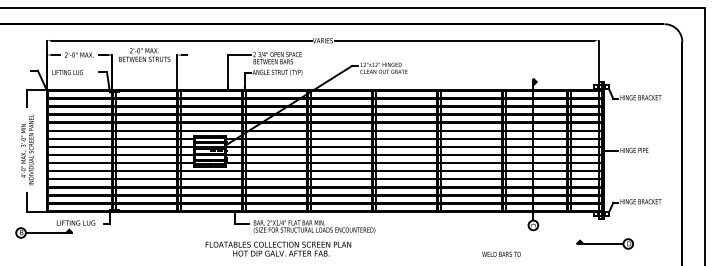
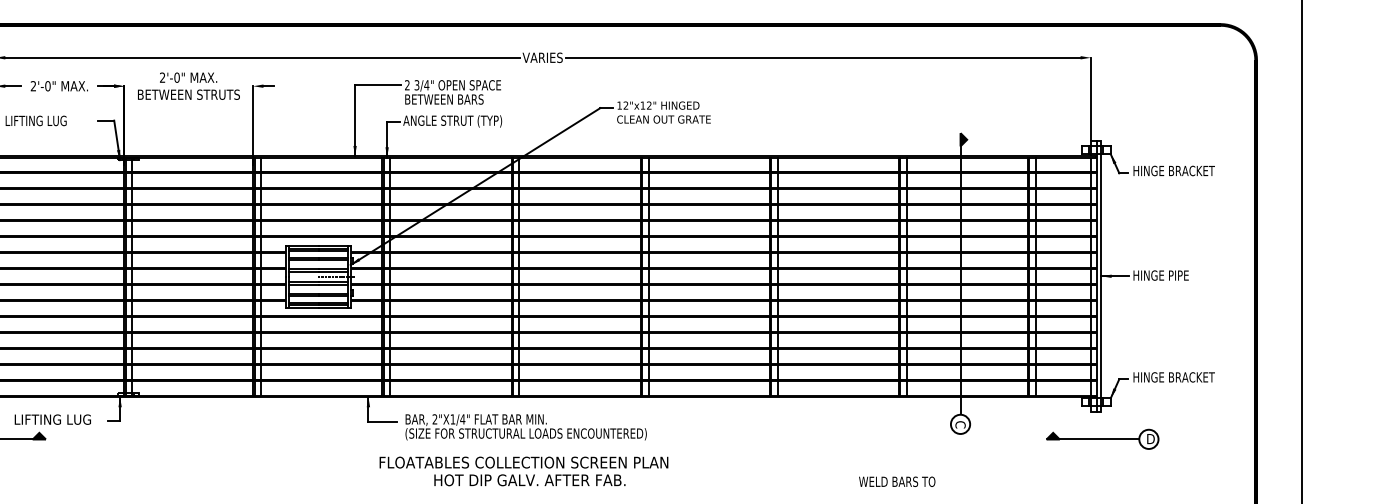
part: (604, 243) -> (1101, 438), moved
text: (278, 248) -> (524, 470), moved

